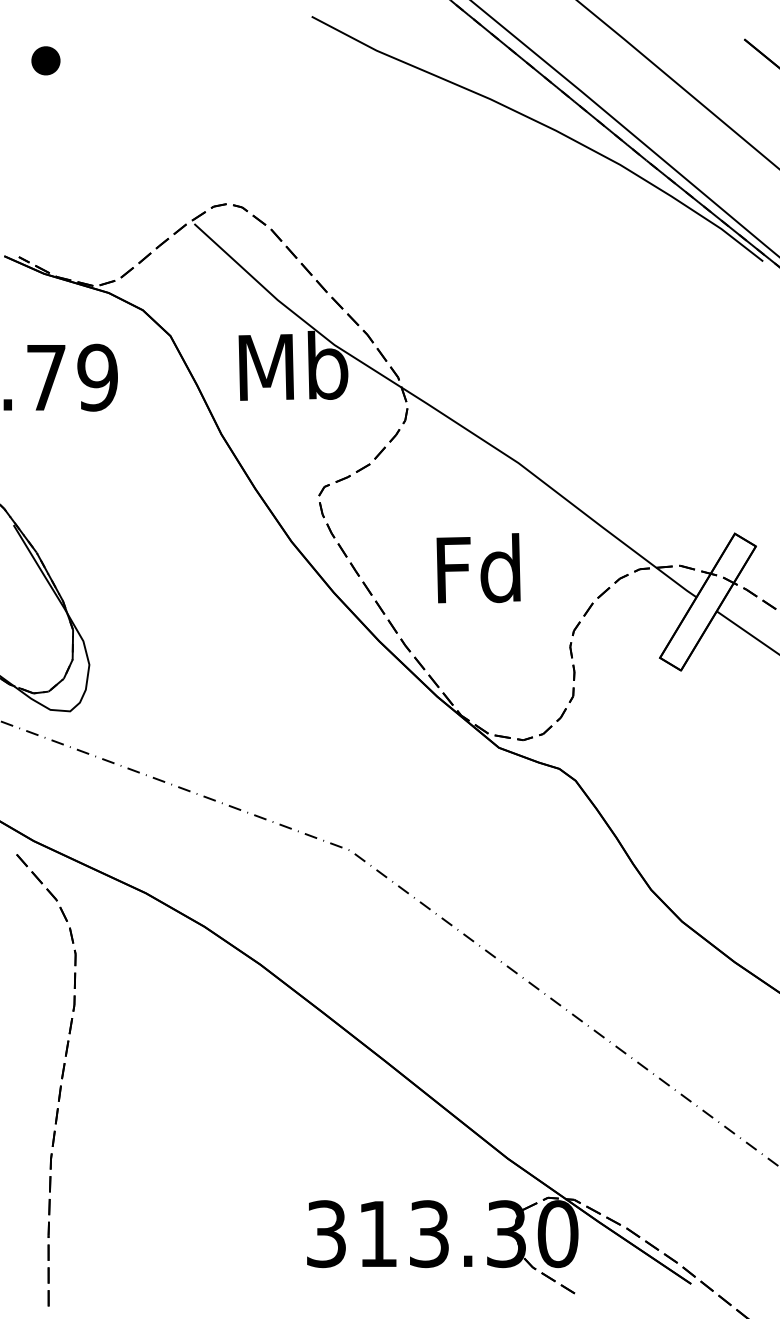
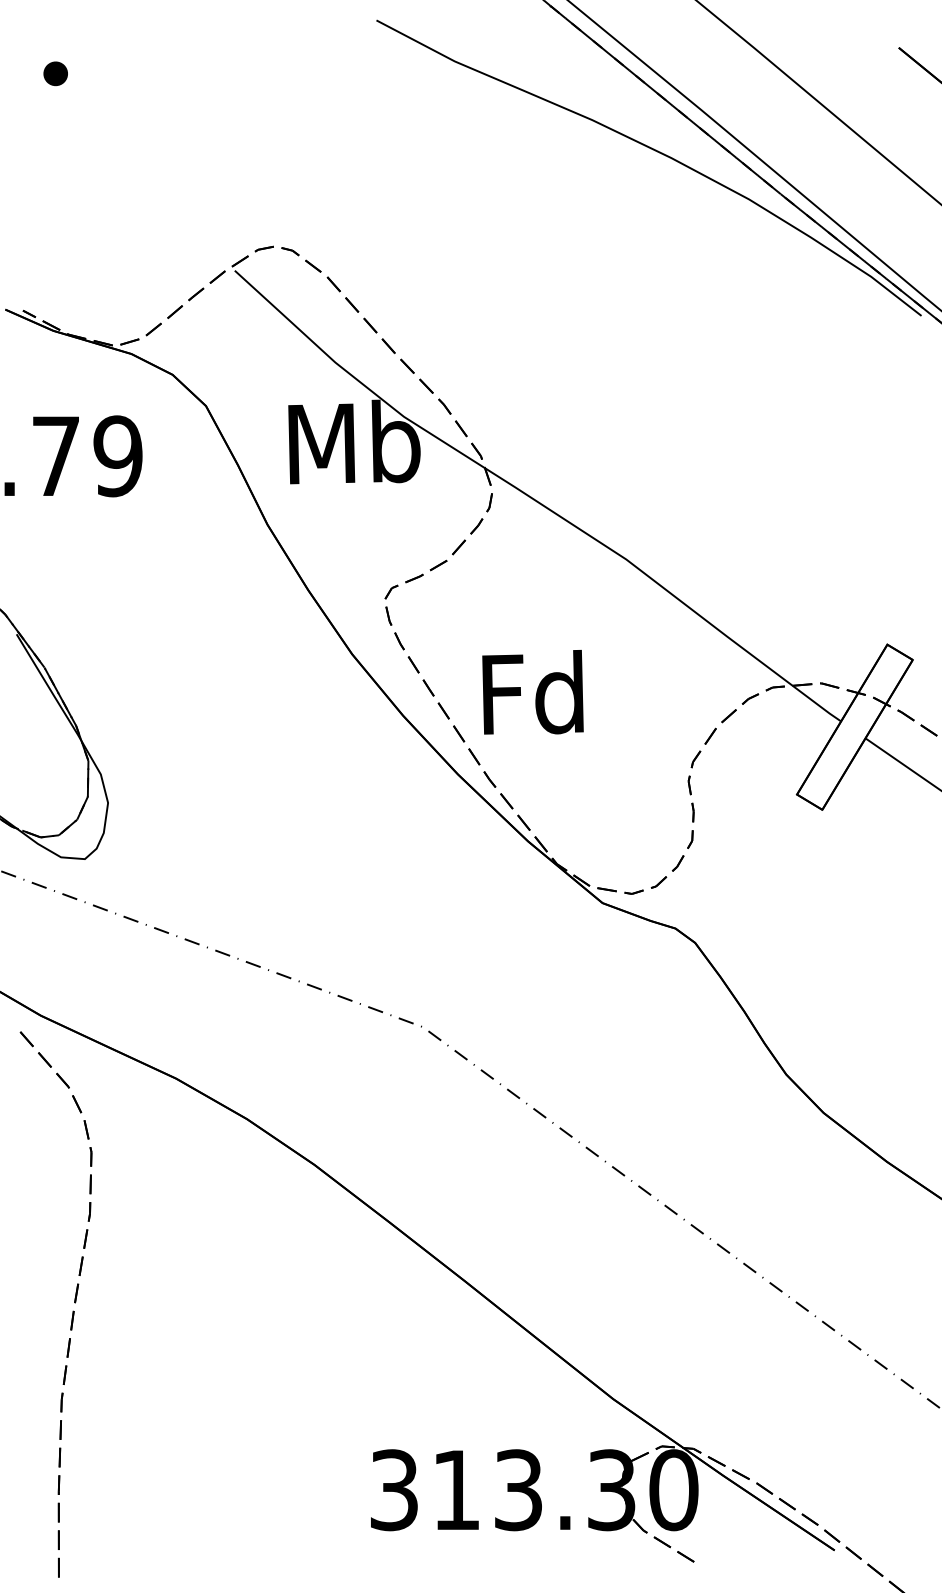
part: (45, 60) -> (55, 73), size x0.7
text: (478, 568) -> (532, 692), moved

